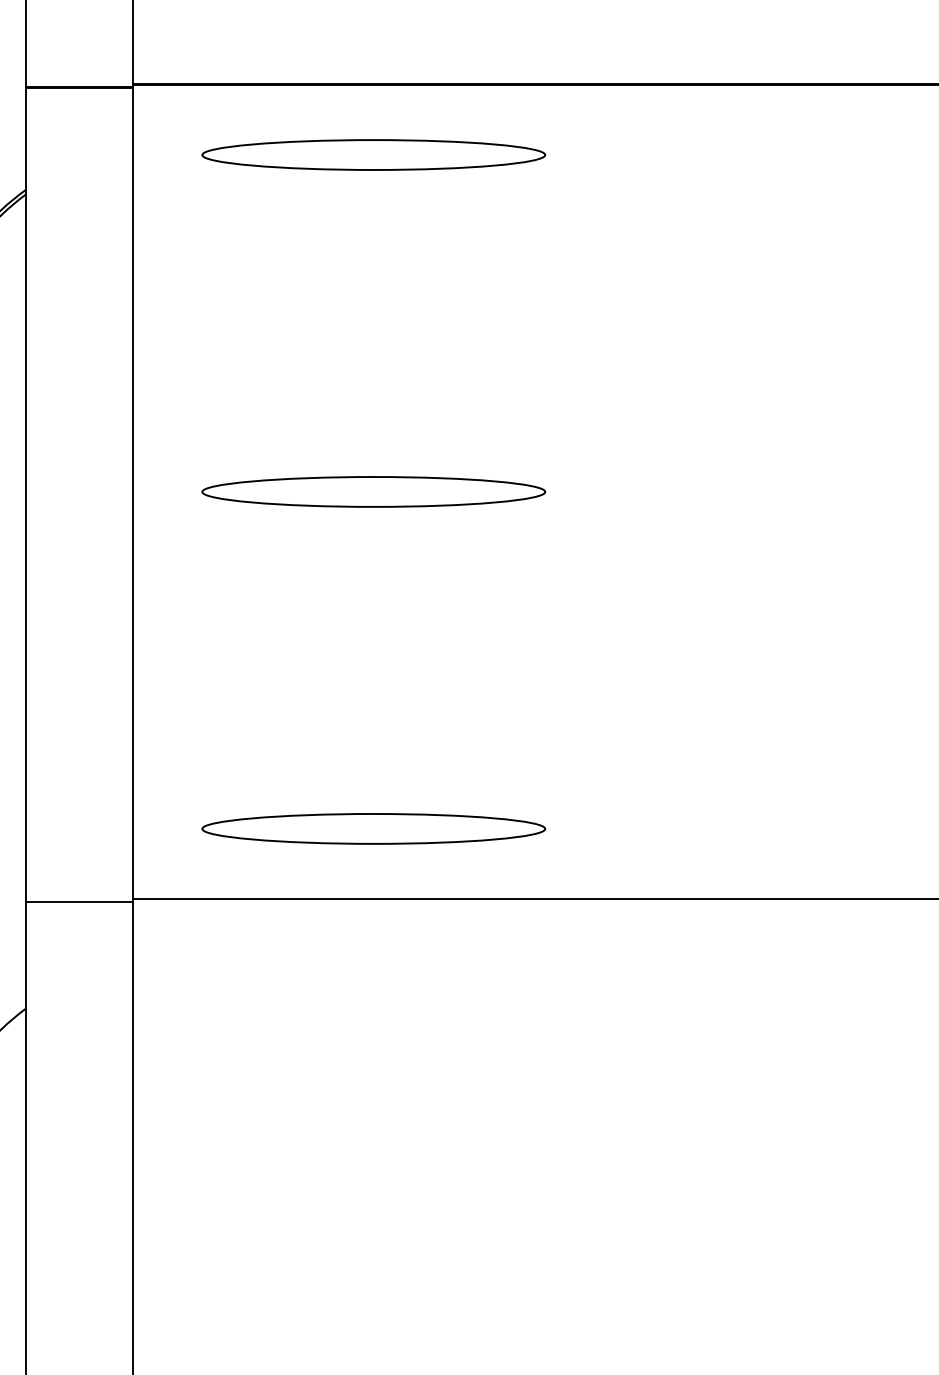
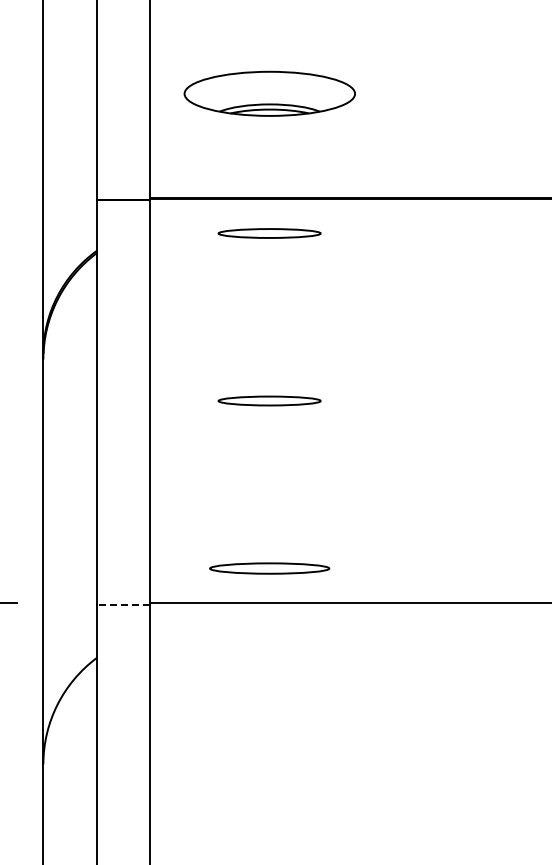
part: (373, 154) -> (269, 233), size x0.6
part: (373, 490) -> (269, 400), size x0.6
part: (373, 828) -> (269, 568), size x0.7
line: (79, 903) -> (123, 605), solid -> dashed

